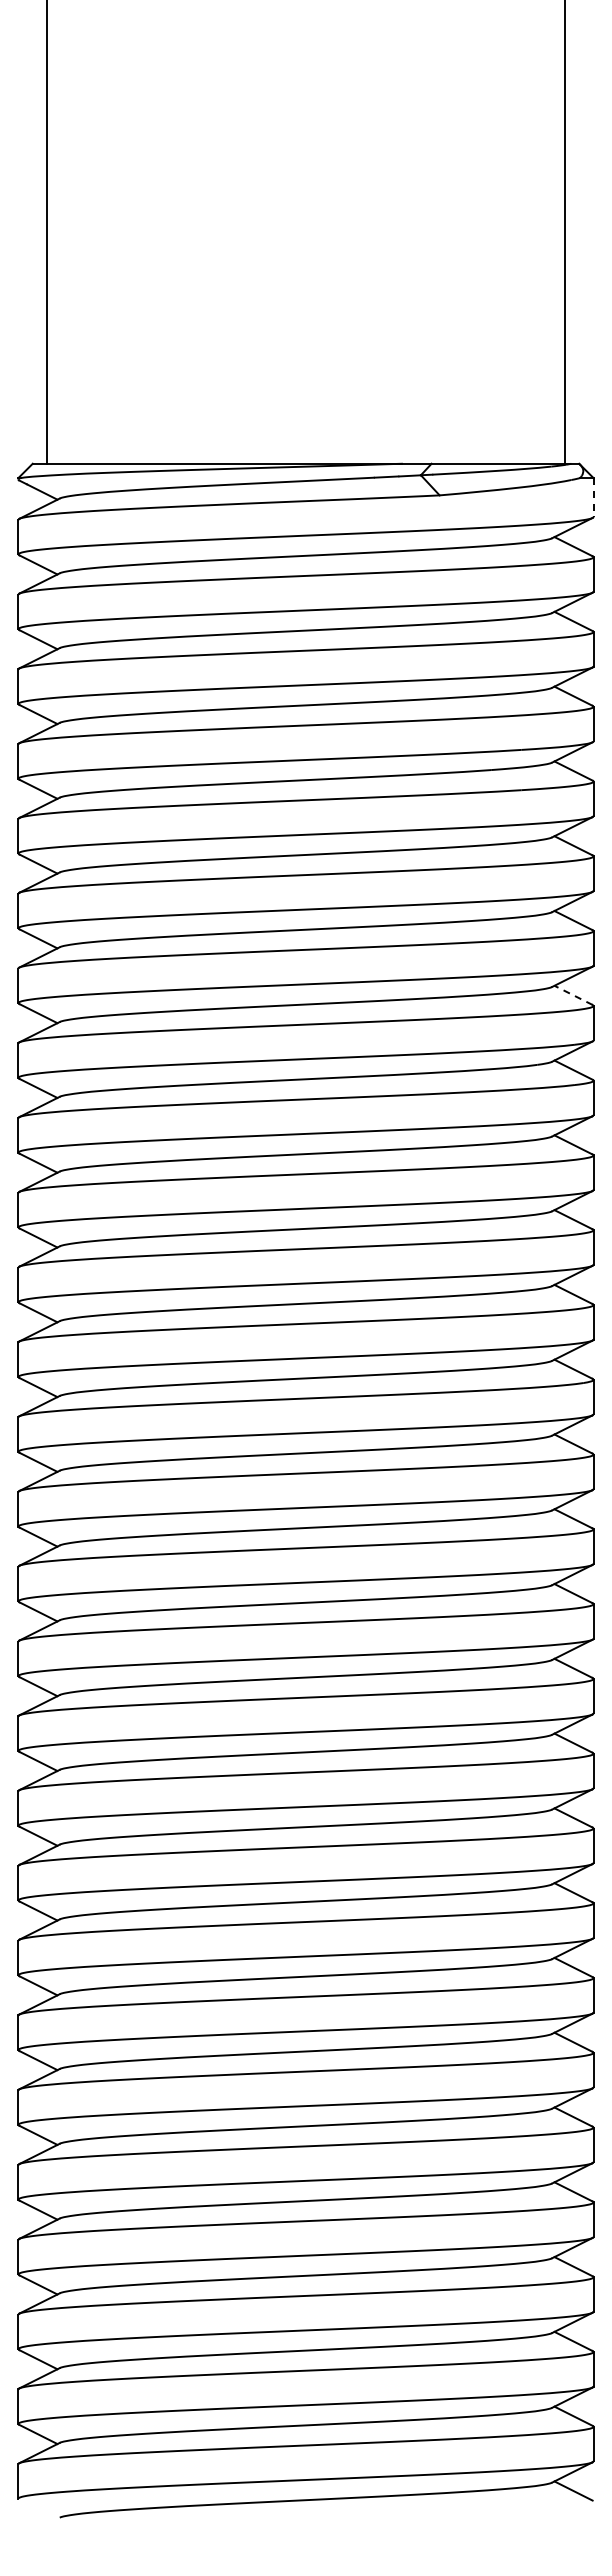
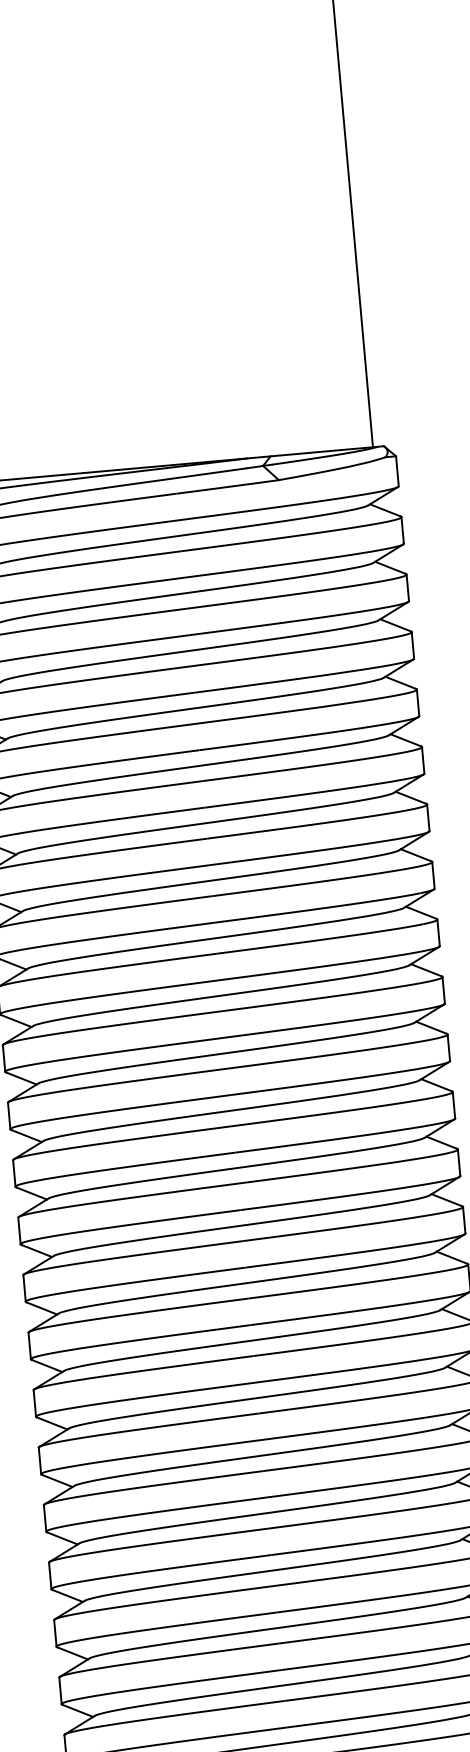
line: (593, 498) -> (397, 471), dashed -> solid
line: (573, 995) -> (416, 855), dashed -> solid

